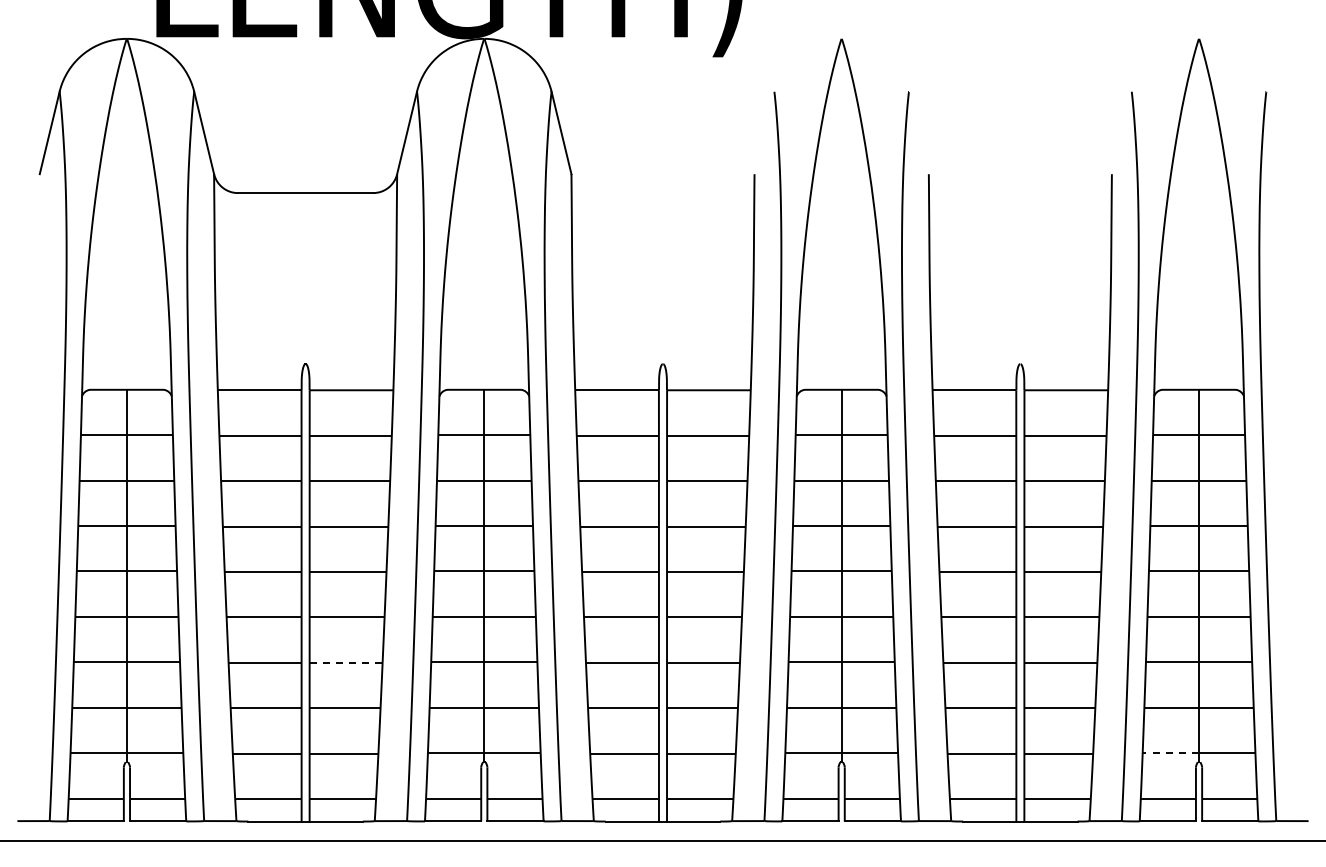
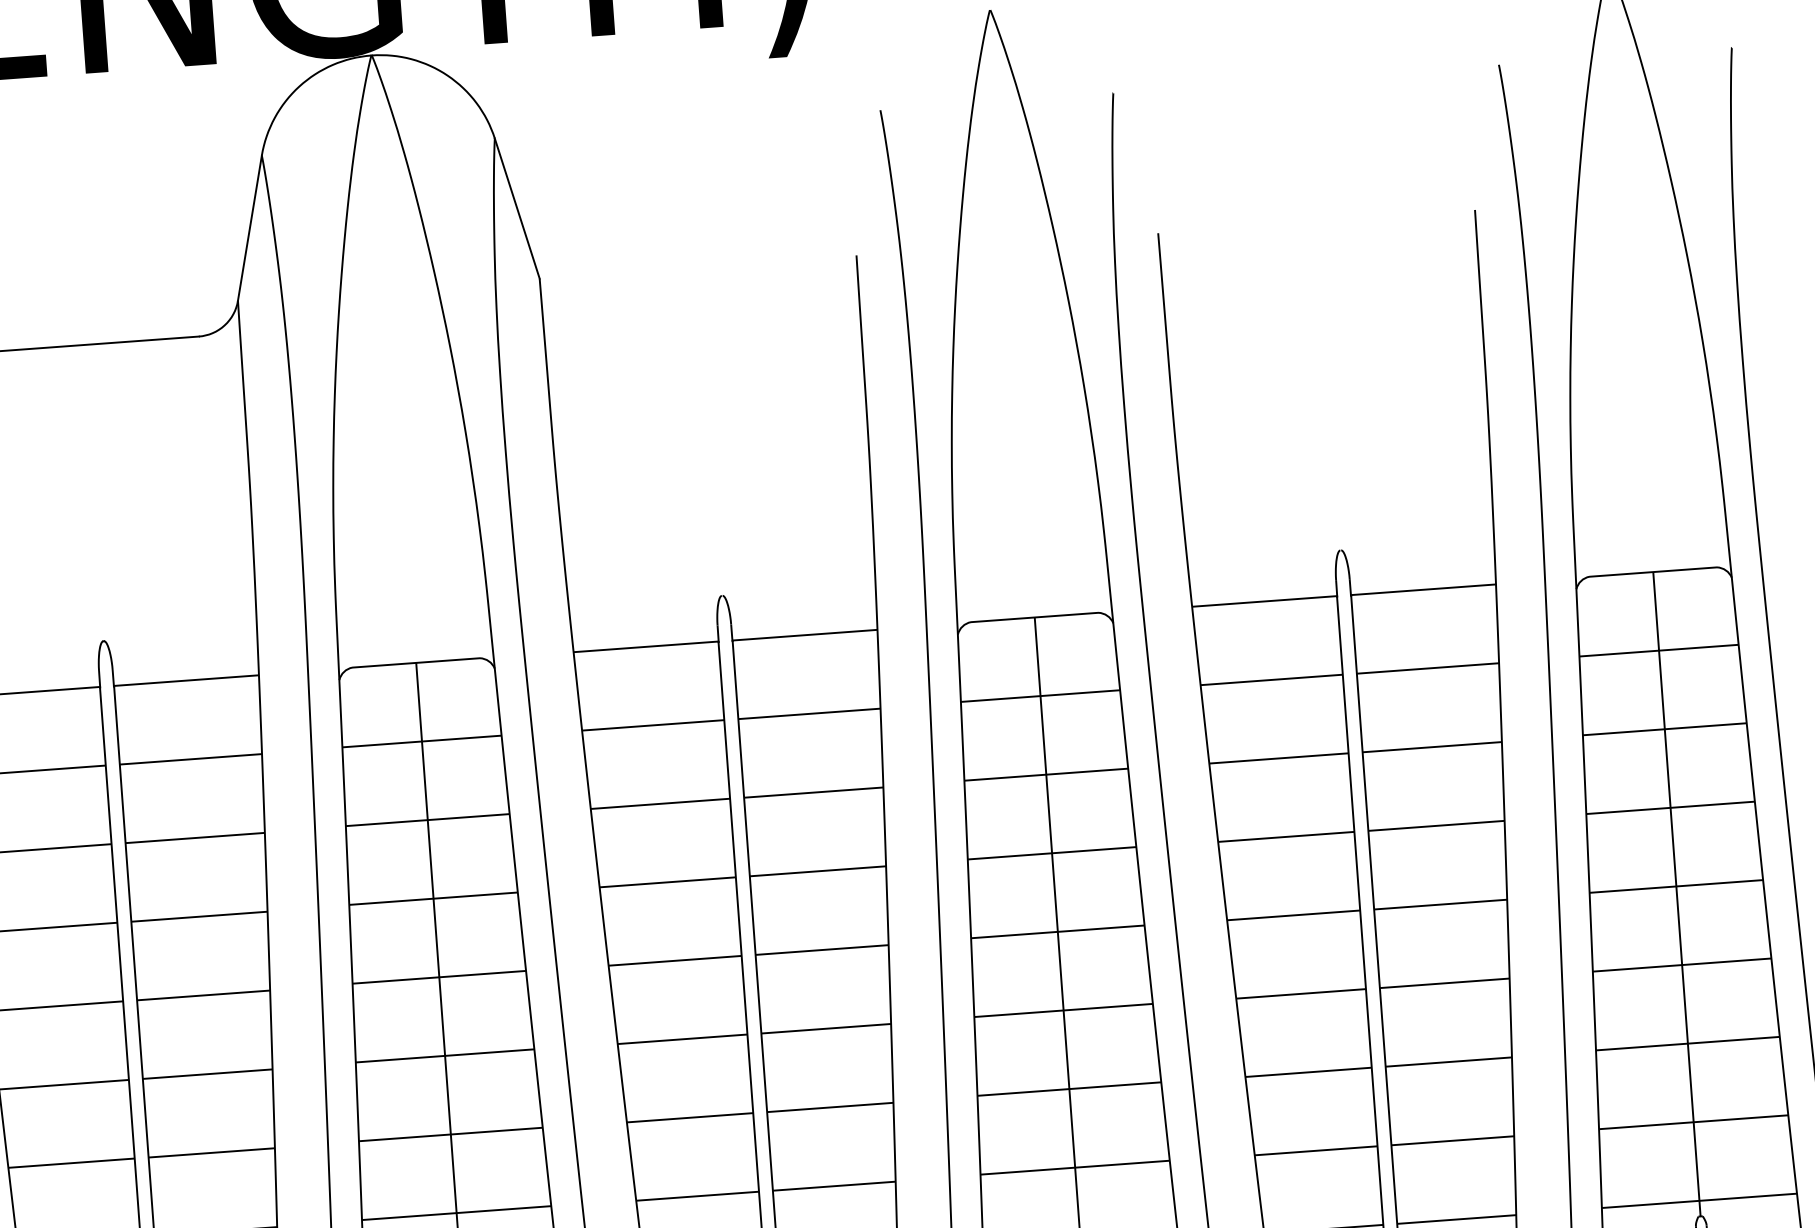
line: (346, 662) -> (212, 1152), dashed -> solid
line: (1170, 753) -> (1650, 1205), dashed -> solid

